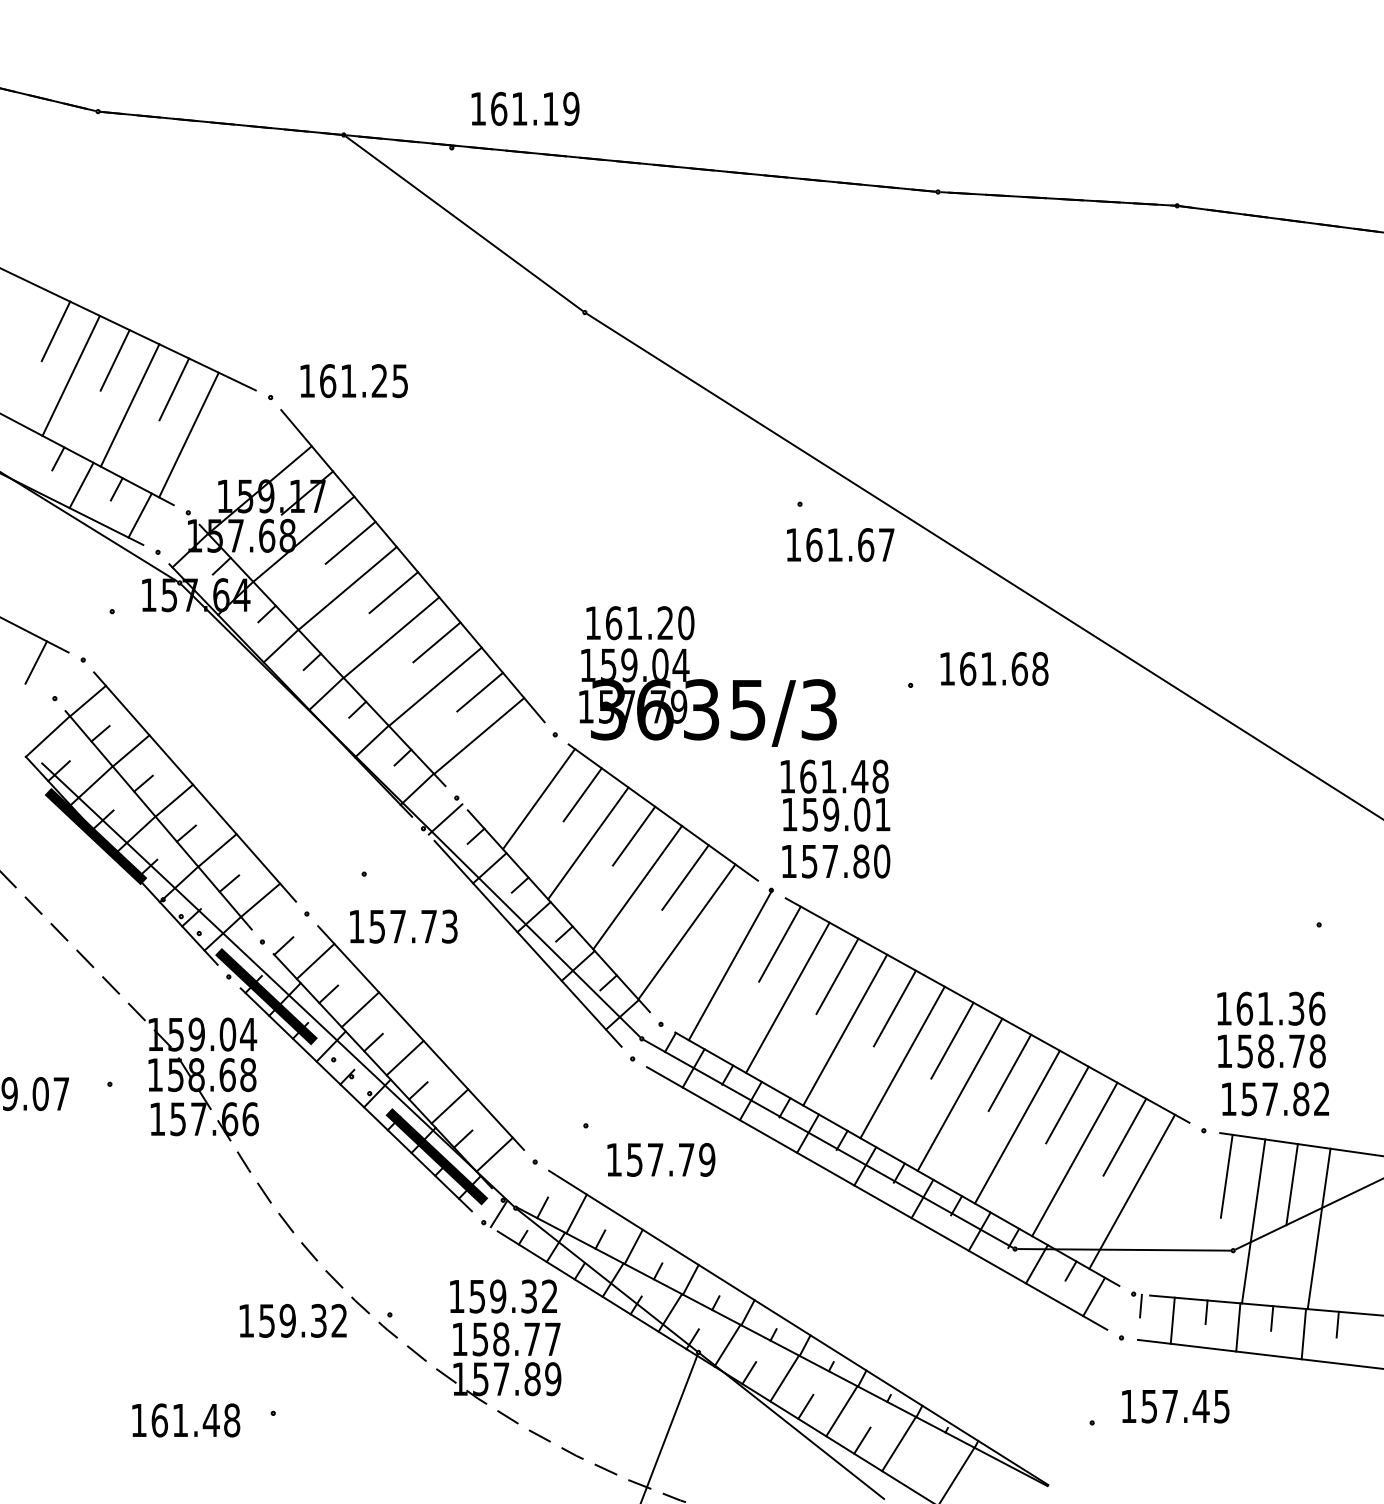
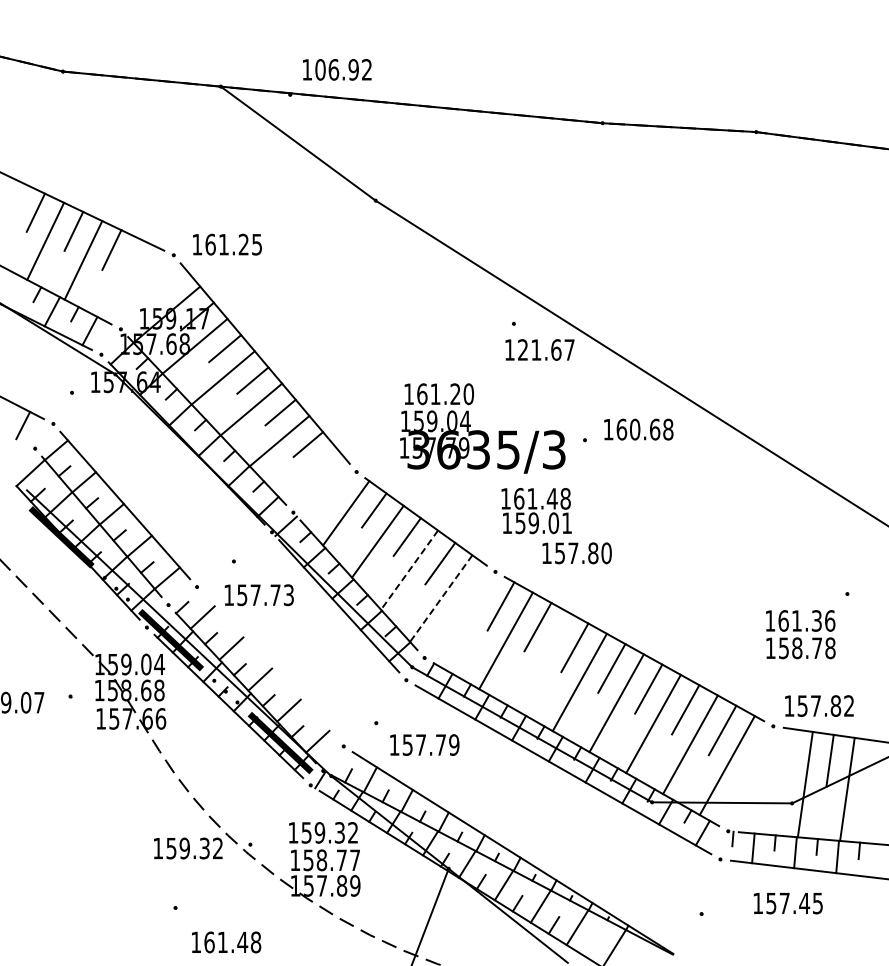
text: (534, 108) -> (343, 69), 161.19 -> 106.92
line: (189, 435) -> (121, 279), removed
text: (814, 544) -> (523, 349), 161.67 -> 121.67
text: (989, 668) -> (635, 429), 161.68 -> 160.68
text: (707, 676) -> (482, 428), moved
line: (478, 735) -> (307, 472), removed
text: (835, 861) -> (576, 553), moved
line: (637, 888) -> (409, 570), solid -> dashed
line: (685, 933) -> (440, 599), solid -> dashed
line: (729, 966) -> (468, 620), removed
line: (844, 1029) -> (542, 661), removed
text: (1271, 1029) -> (800, 634), moved
line: (421, 1037) -> (270, 666), removed
line: (1225, 1176) -> (787, 755), removed
text: (1174, 1406) -> (787, 903), moved
text: (186, 1420) -> (226, 942), moved

